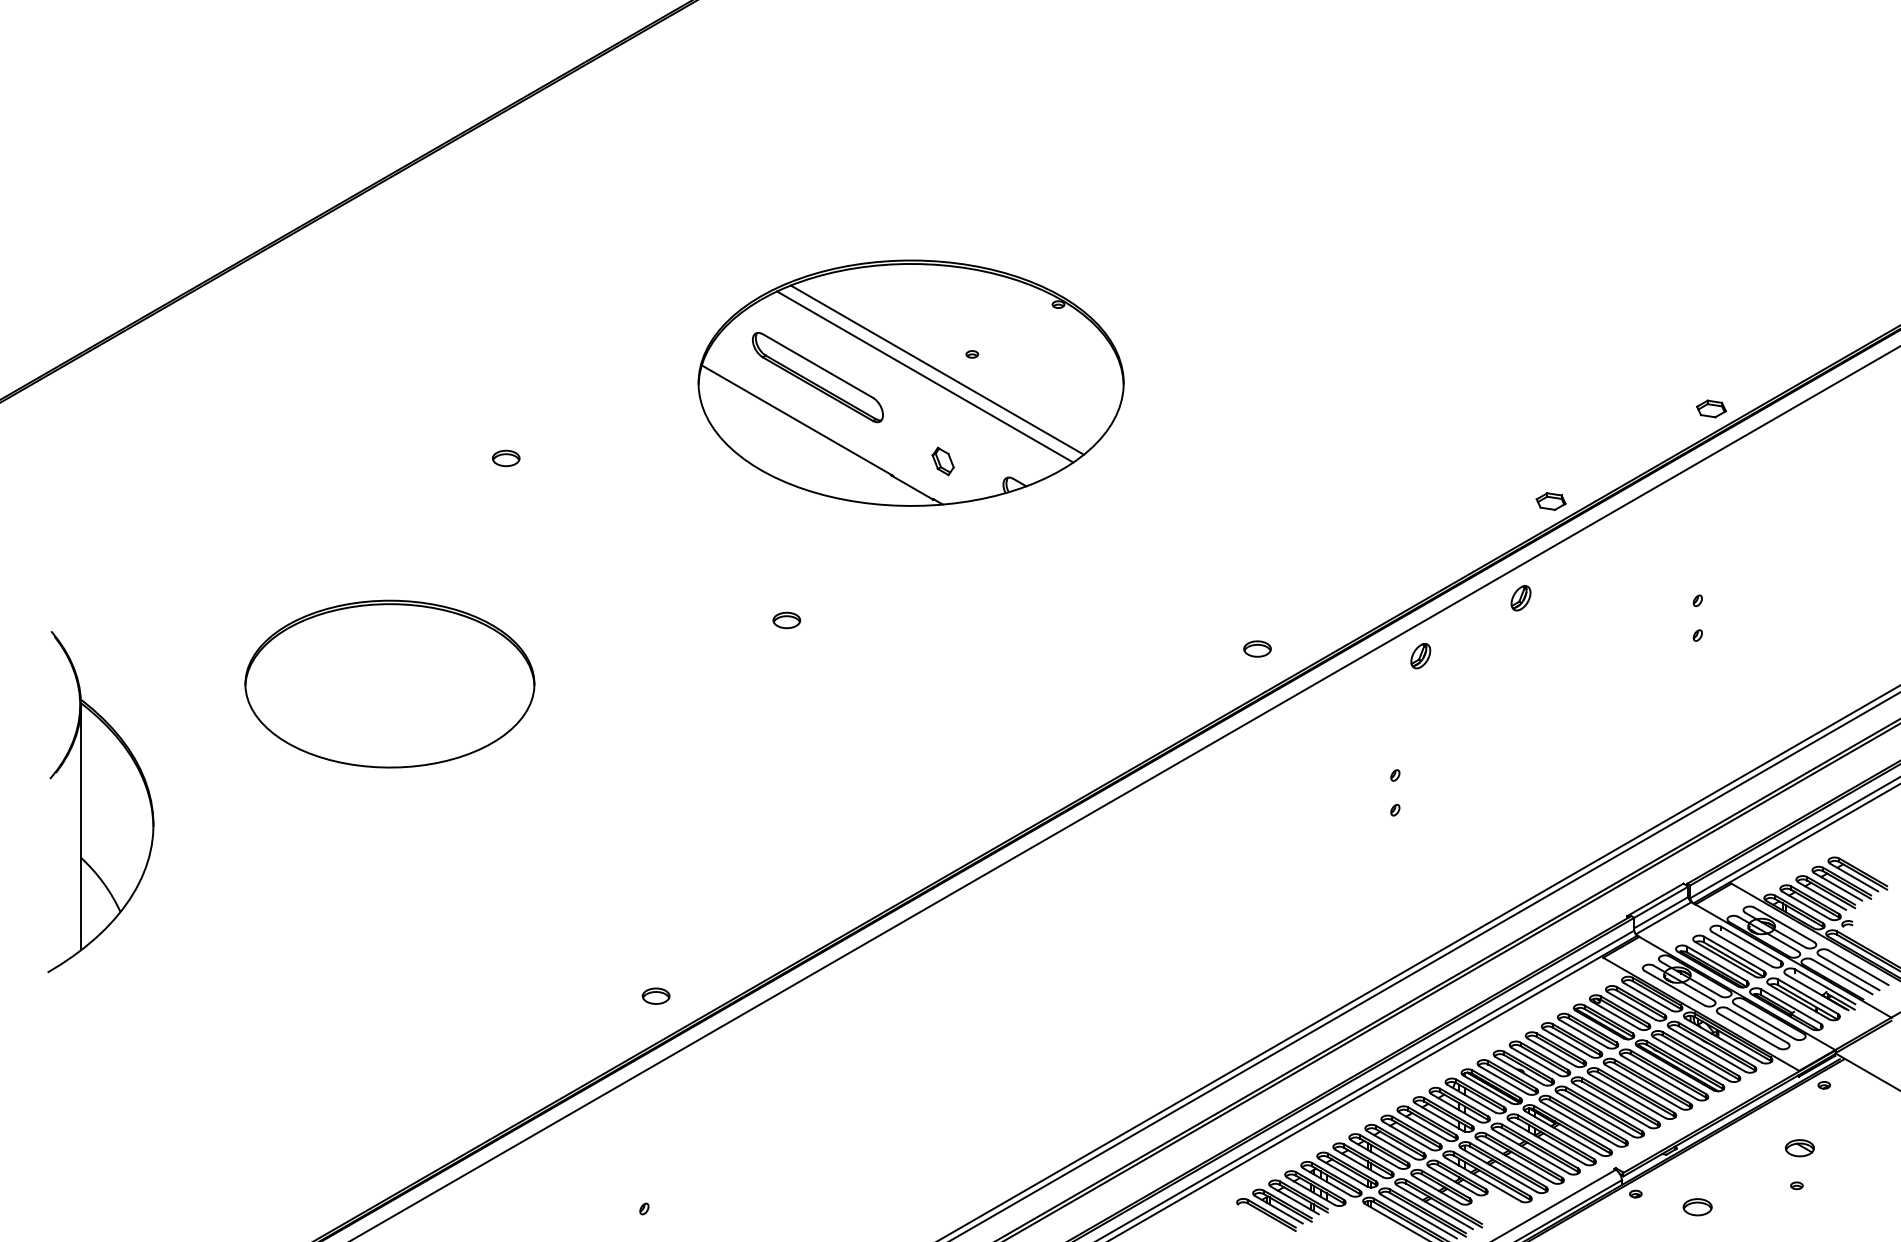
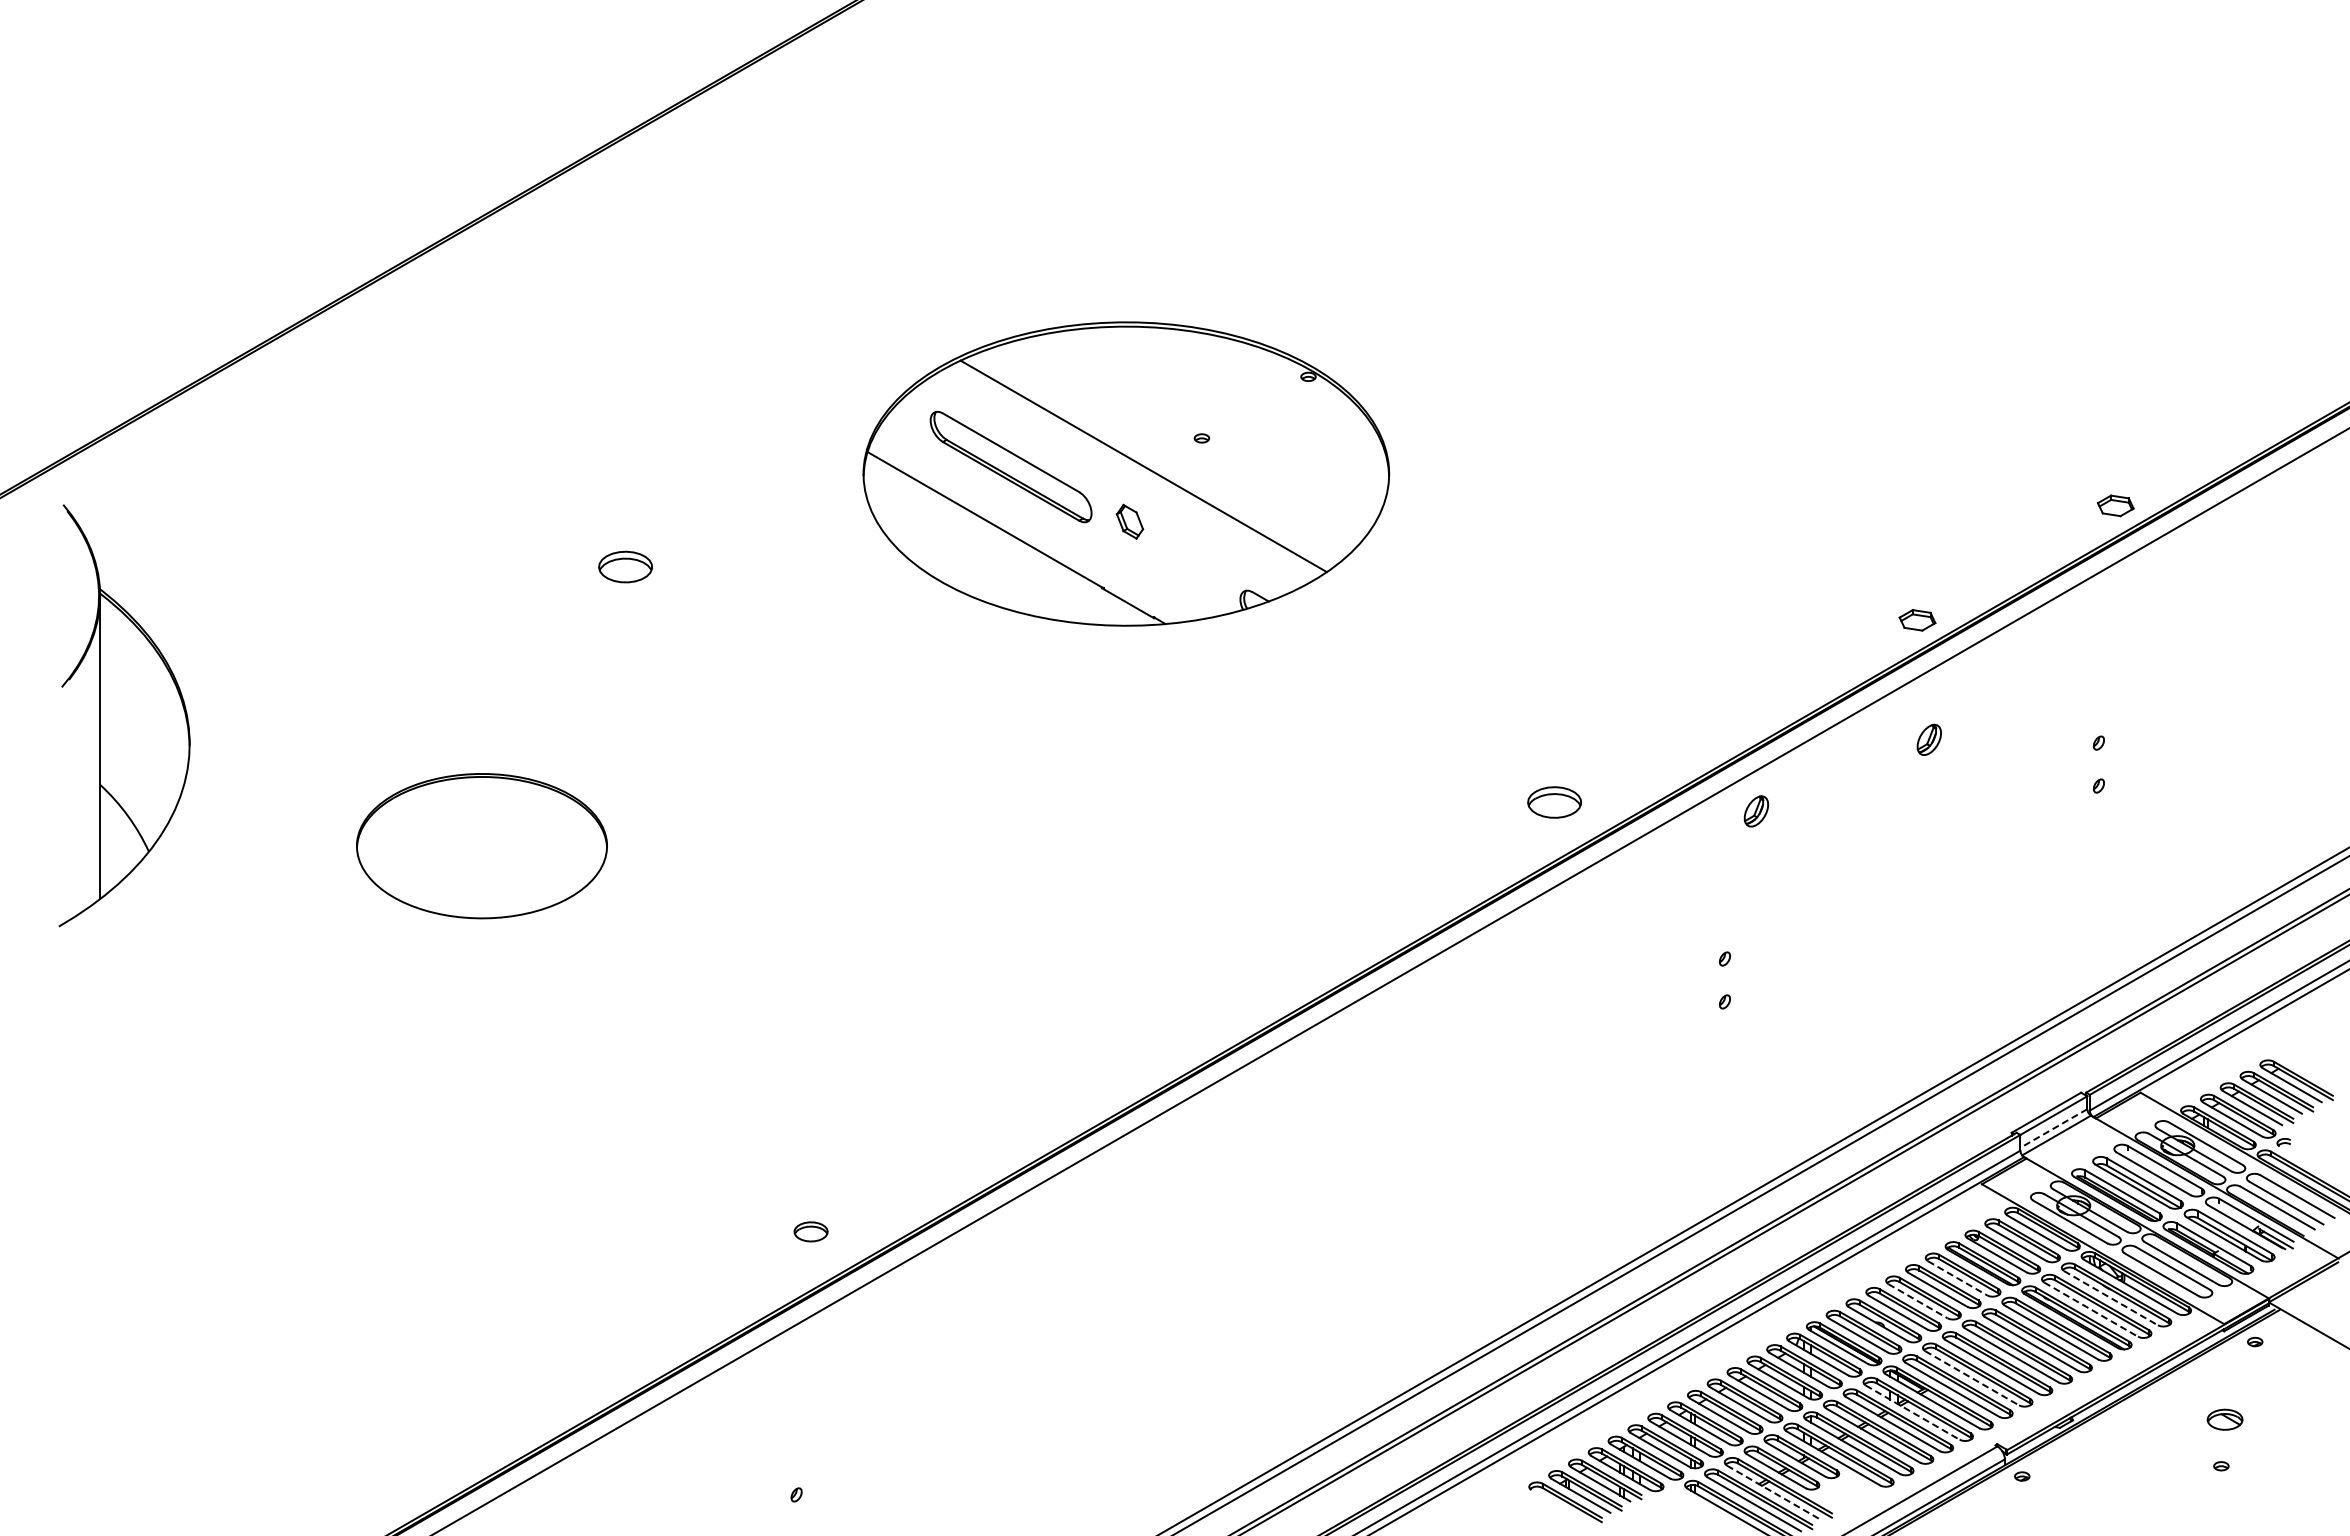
line: (937, 369) -> (1158, 457), removed
part: (506, 458) -> (625, 566), size x1.6
part: (942, 461) -> (1129, 521), moved
part: (1520, 597) -> (1928, 739), moved
part: (786, 619) -> (972, 766), removed
part: (1257, 648) -> (1554, 802), size x1.6
part: (389, 684) -> (481, 846), size x0.7
part: (100, 801) -> (124, 715), moved
line: (1661, 912) -> (2053, 1128), solid -> dashed
line: (1584, 1033) -> (1958, 1278), solid -> dashed
line: (1708, 1050) -> (2111, 1298), solid -> dashed
line: (1551, 1052) -> (1918, 1301), solid -> dashed
line: (1691, 1059) -> (2091, 1309), solid -> dashed
line: (1595, 1114) -> (1972, 1378), solid -> dashed
line: (1547, 1142) -> (1913, 1412), solid -> dashed
line: (1435, 1207) -> (1774, 1492), solid -> dashed
part: (1697, 1207) -> (2098, 1492), removed

